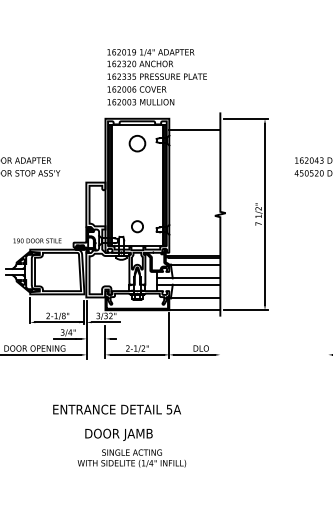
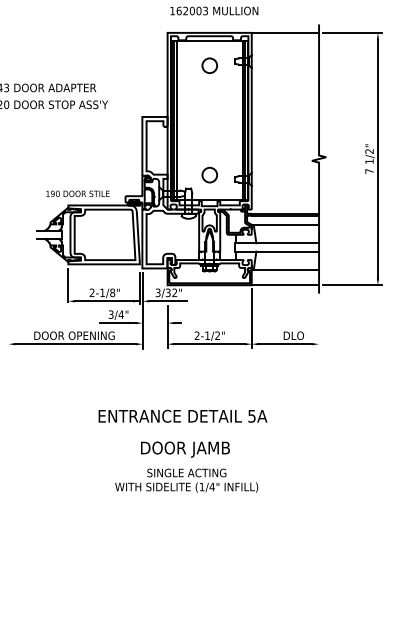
line: (194, 129) -> (284, 32), moved
circle: (137, 143) -> (209, 65), size x0.71
text: (131, 458) -> (186, 480), moved

